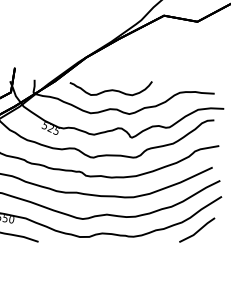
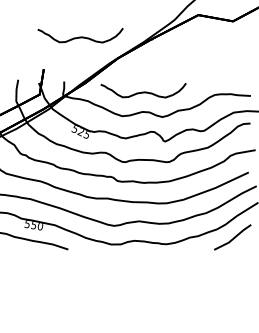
part: (50, 35) -> (80, 35), added

